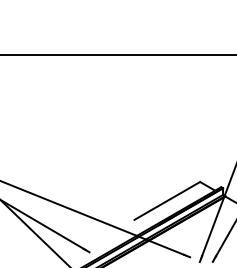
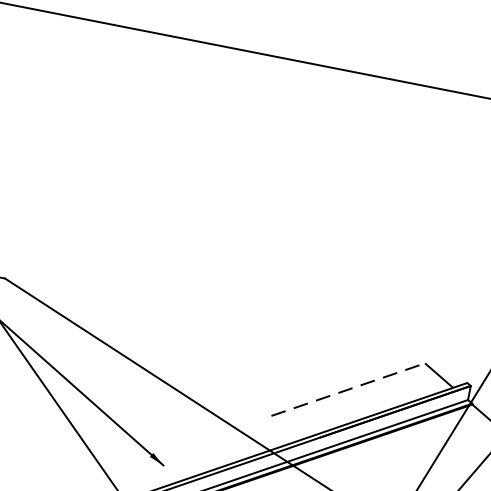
line: (167, 200) -> (348, 388), solid -> dashed

